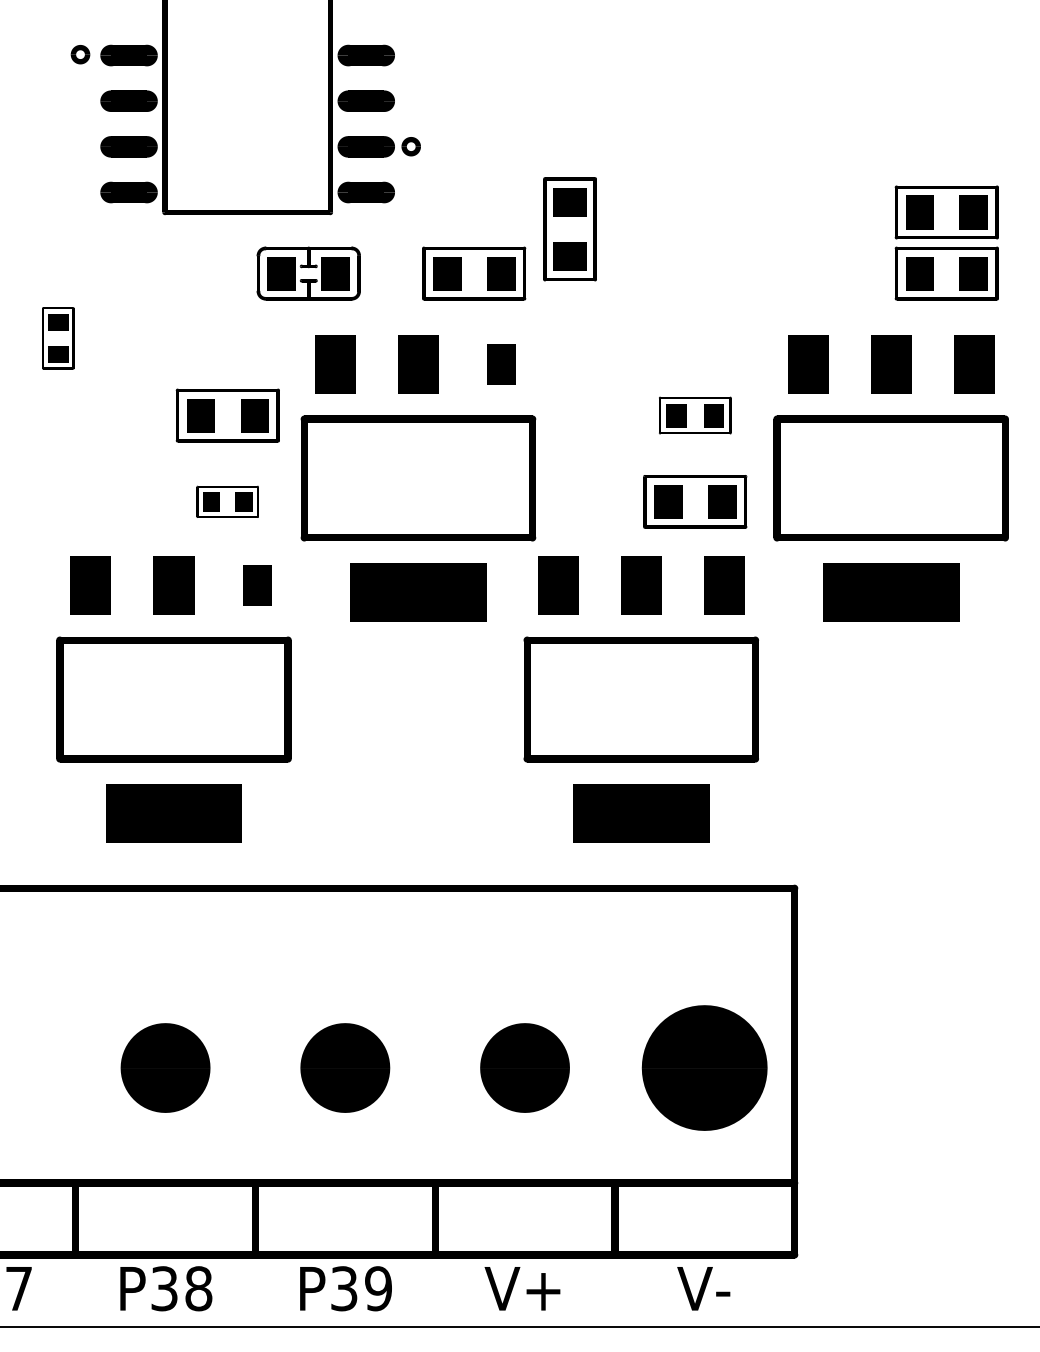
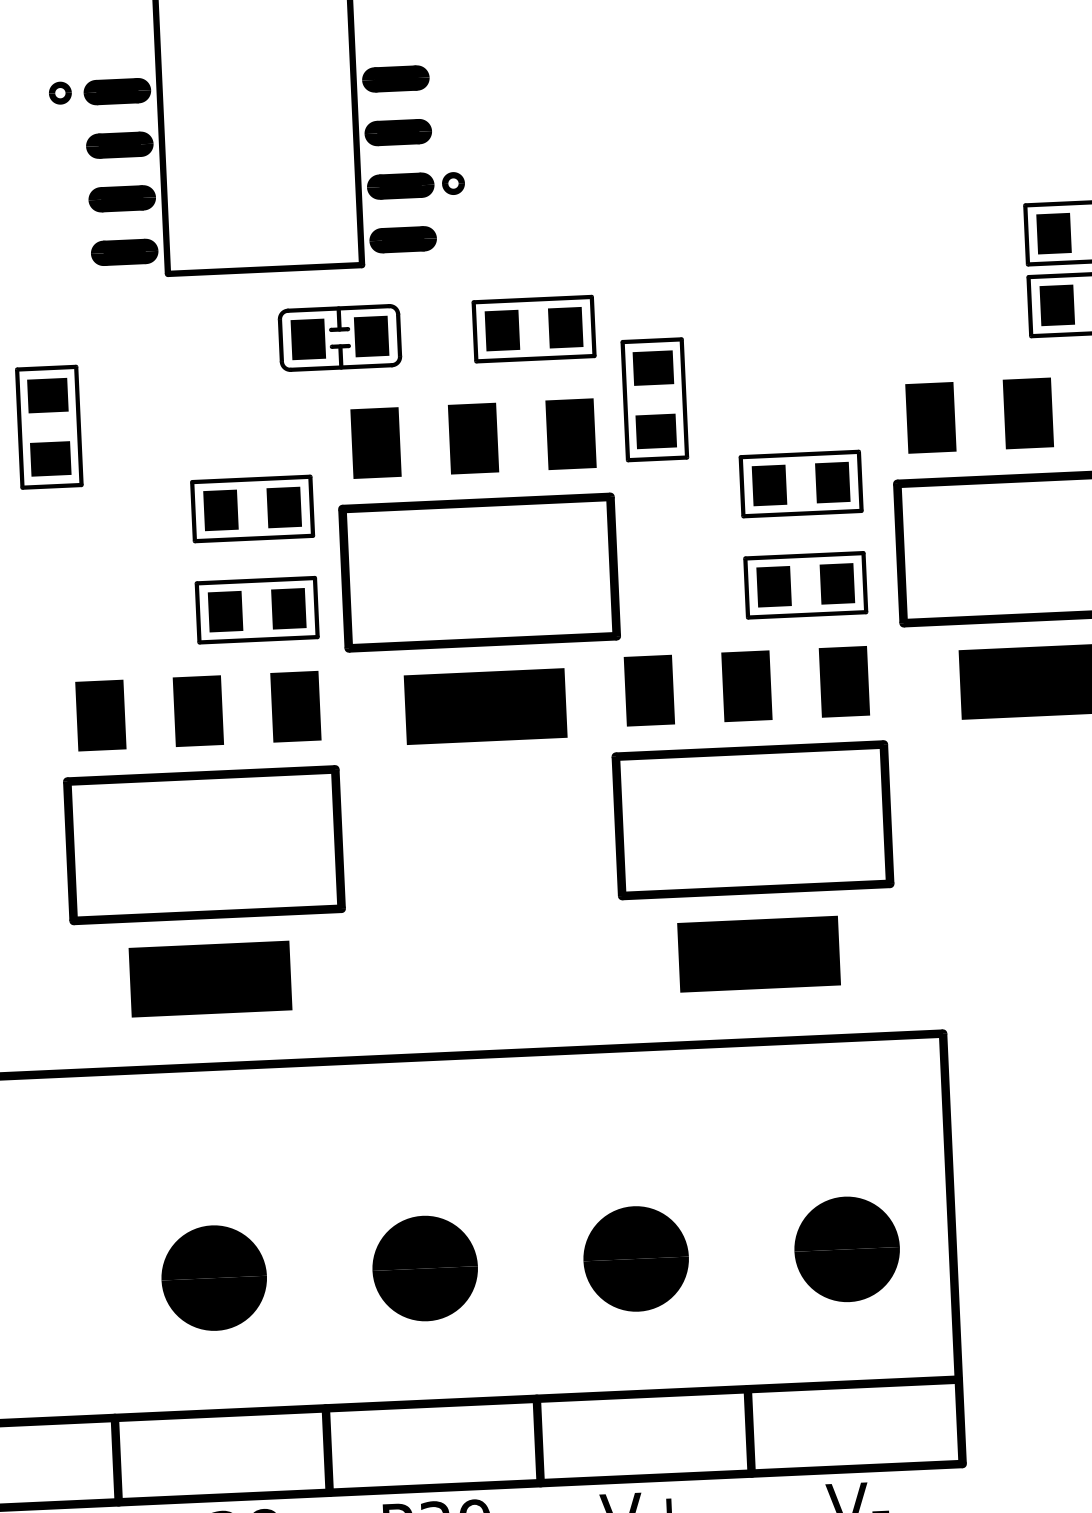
part: (569, 229) -> (654, 400), moved
part: (58, 338) -> (49, 427), size x1.67
part: (501, 364) -> (571, 434), size x1.43
part: (695, 415) -> (801, 483), size x1.43
part: (227, 501) -> (256, 609), size x1.67
part: (257, 585) -> (296, 706), size x1.43
part: (704, 1067) -> (846, 1248), size x0.71

